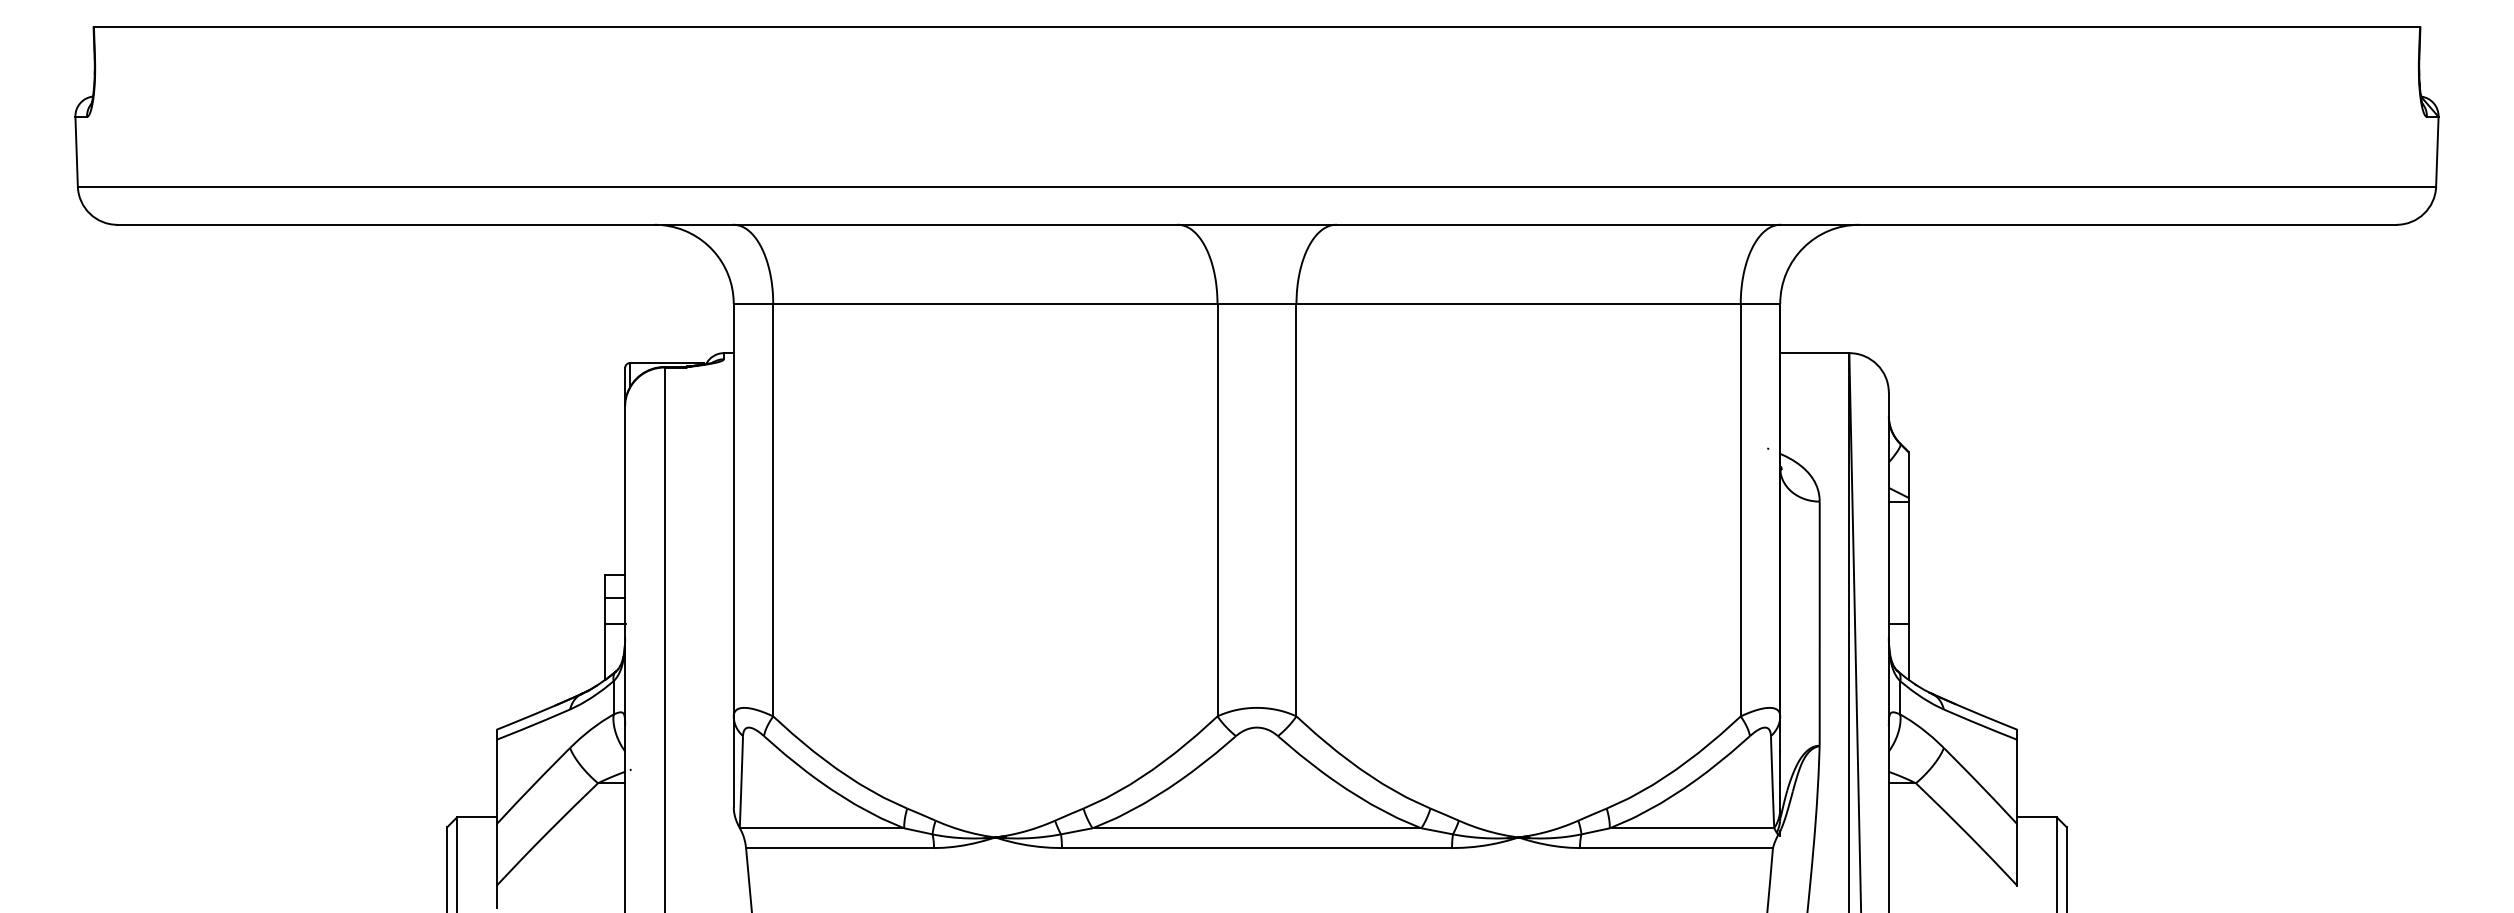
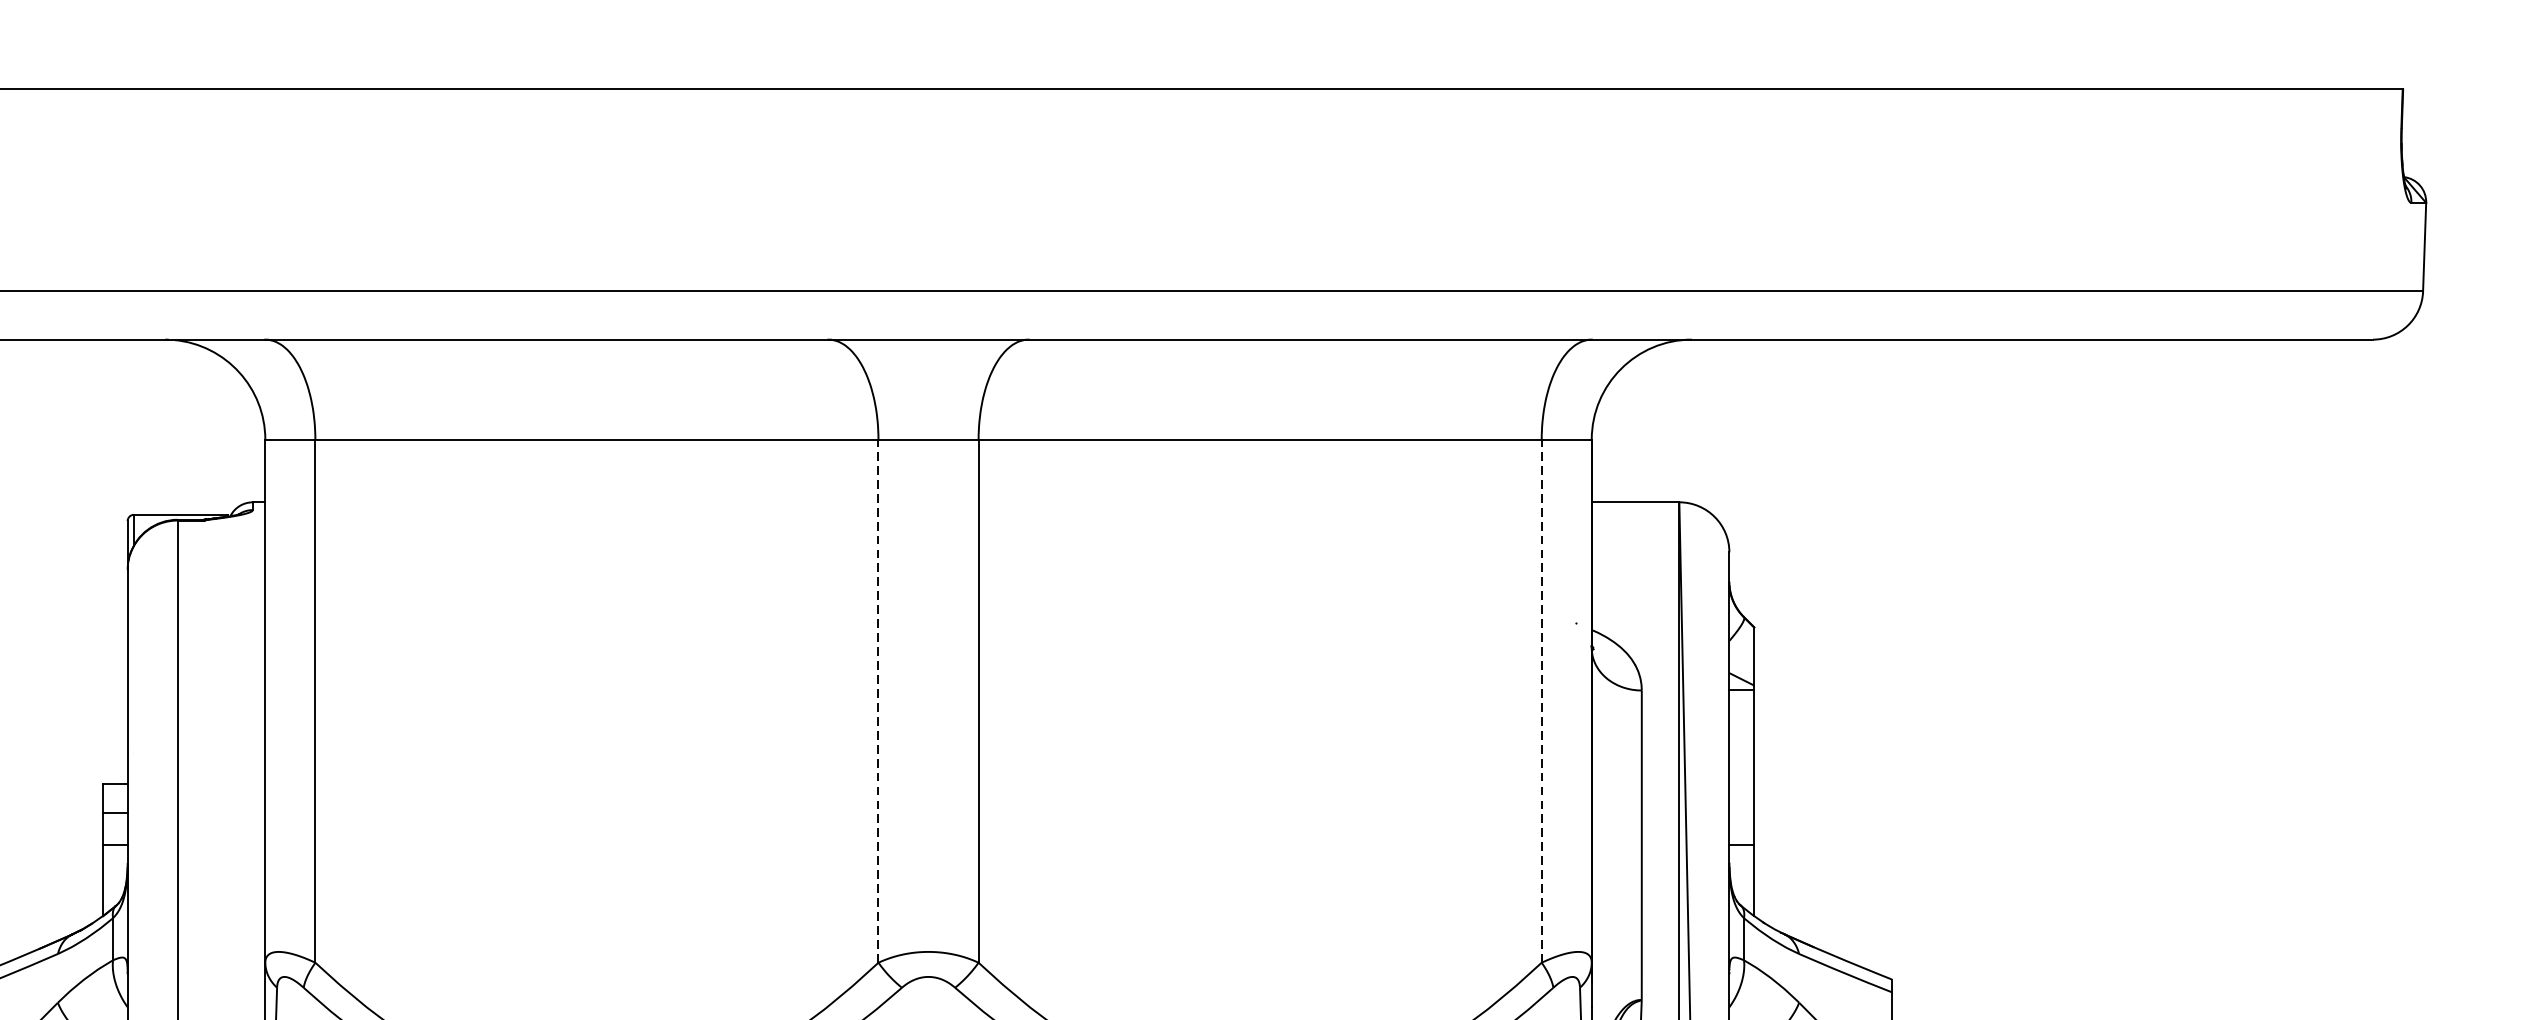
line: (1217, 509) -> (878, 700), solid -> dashed
line: (1740, 509) -> (1541, 700), solid -> dashed

